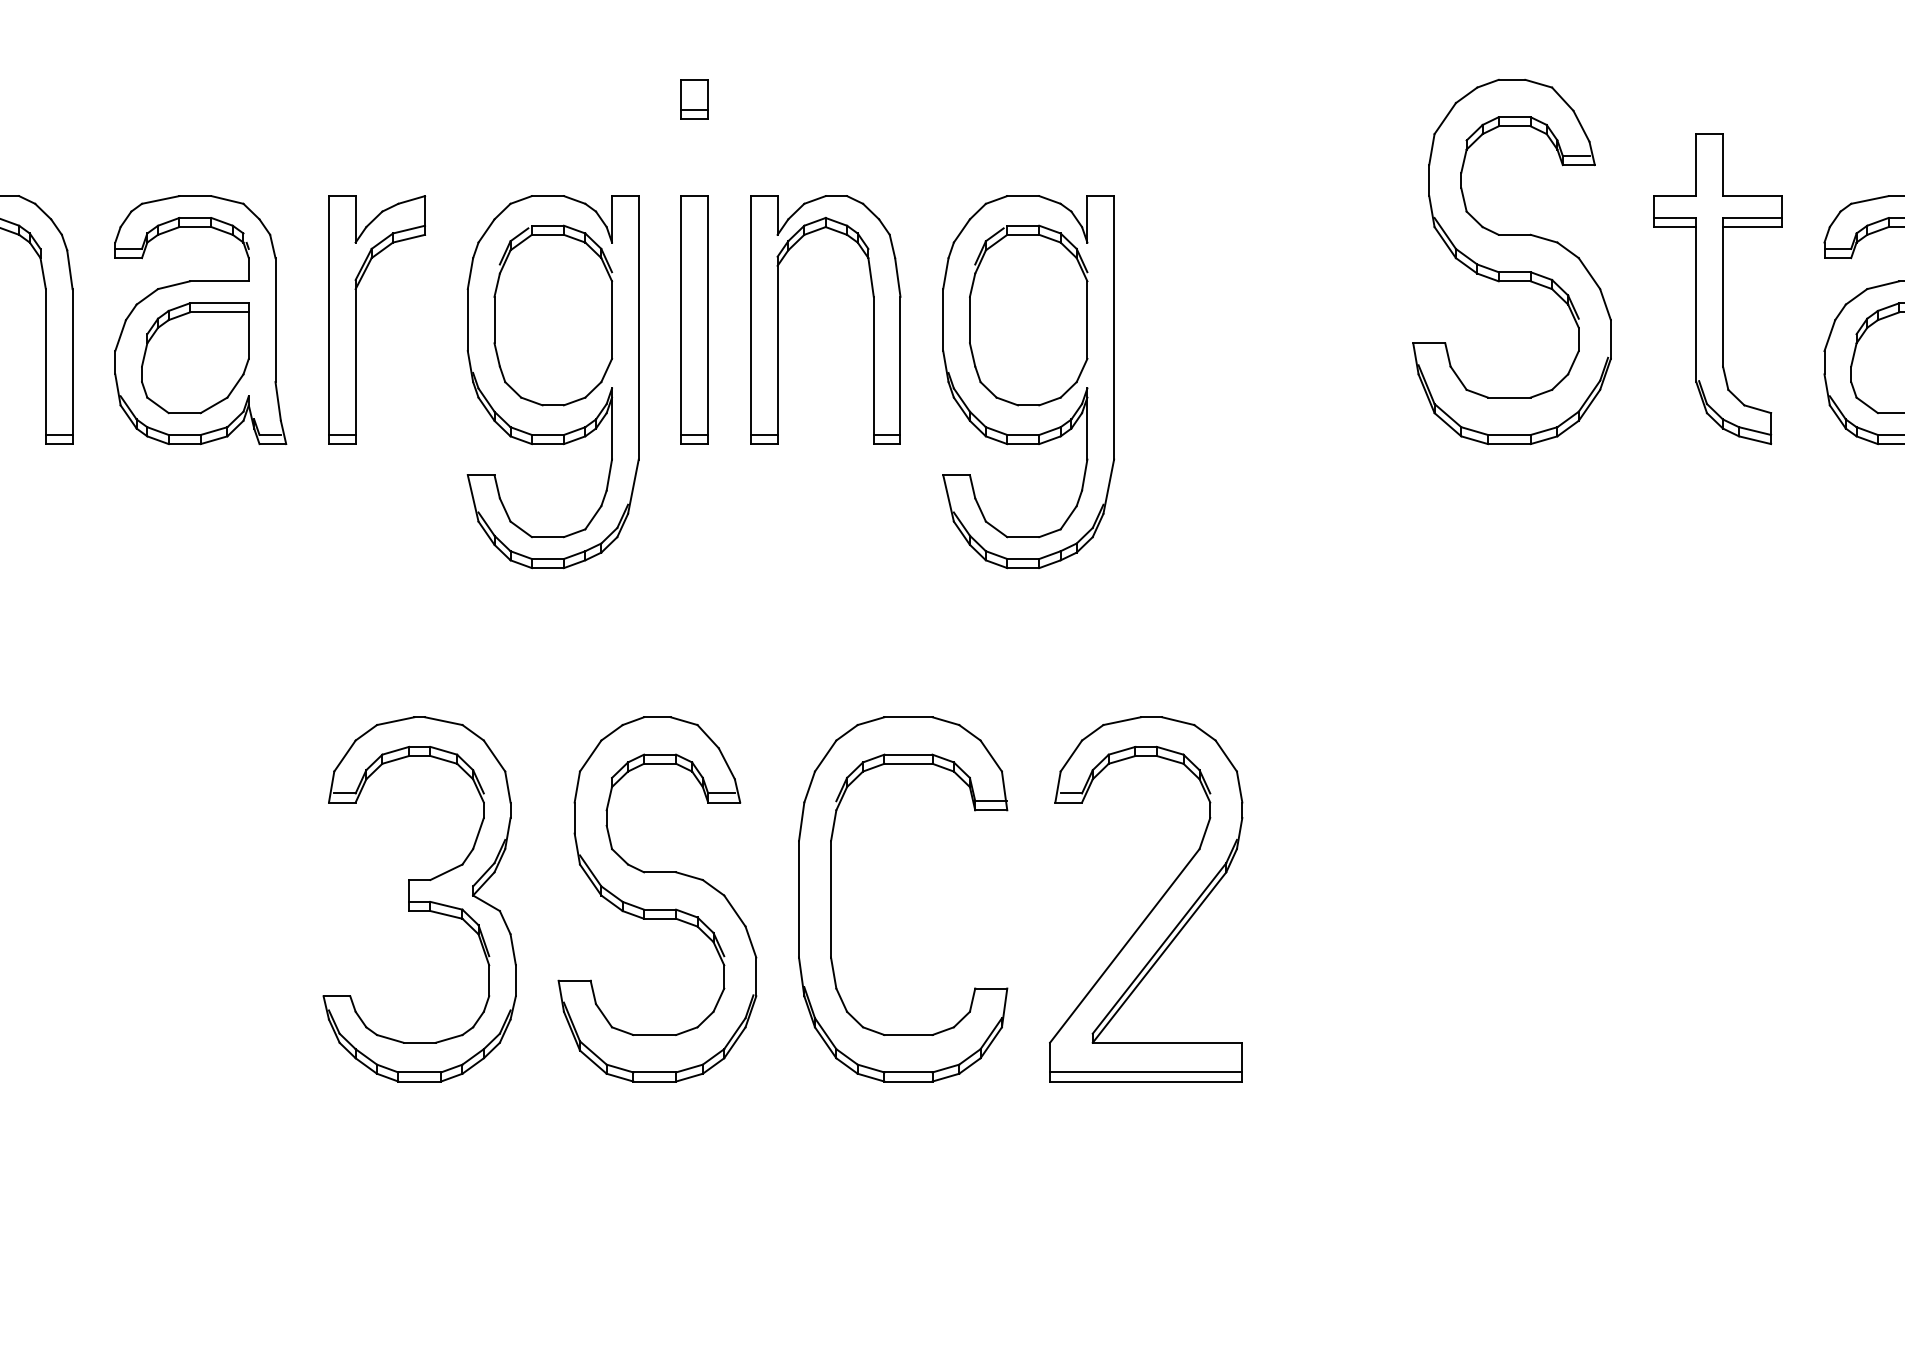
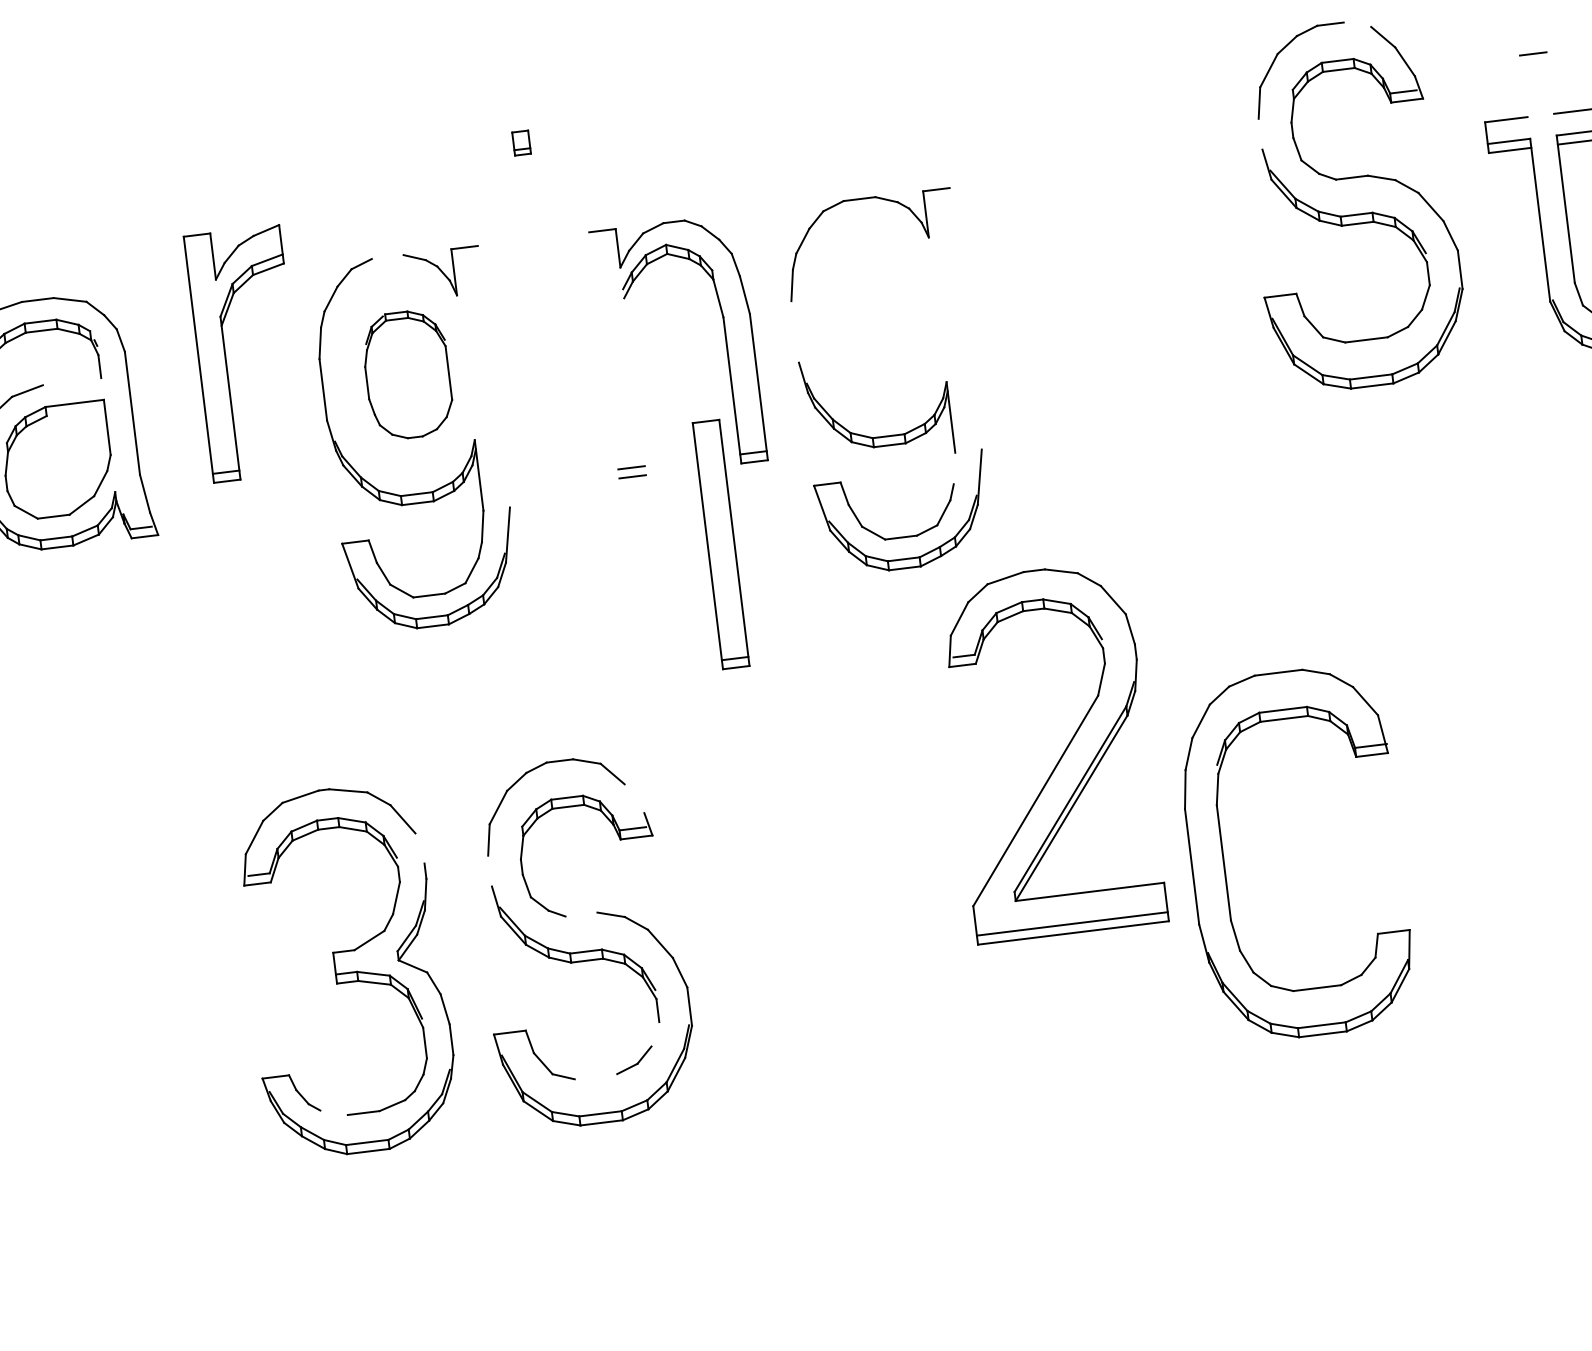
line: (1538, 83) -> (1357, 24), removed
part: (694, 99) -> (521, 143), size x0.6
line: (1696, 165) -> (1524, 86), removed
line: (1723, 165) -> (1550, 83), removed
line: (1429, 180) -> (1260, 134), removed
line: (547, 196) -> (387, 257), removed
line: (219, 281) -> (72, 381), removed
line: (219, 312) -> (75, 412), removed
part: (553, 315) -> (407, 374), size x0.7
part: (1028, 315) -> (879, 316), removed
part: (356, 319) -> (226, 355), moved
part: (694, 319) -> (720, 544), moved
line: (750, 320) -> (603, 355), removed
line: (943, 320) -> (795, 332), removed
line: (638, 327) -> (493, 376), removed
line: (1114, 327) -> (966, 318), removed
line: (777, 350) -> (634, 382), removed
line: (1084, 474) -> (954, 467), removed
line: (726, 763) -> (634, 798), removed
line: (507, 786) -> (419, 847), removed
line: (574, 817) -> (489, 870), removed
line: (660, 872) -> (581, 914), removed
part: (831, 899) -> (1224, 863), moved
part: (1154, 905) -> (1060, 757), moved
line: (718, 999) -> (654, 1033), removed
line: (654, 1035) -> (595, 1077), removed
line: (390, 1038) -> (334, 1112), removed

